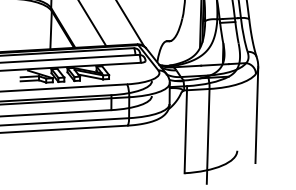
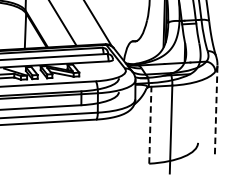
line: (256, 115) -> (215, 110), solid -> dashed
line: (185, 129) -> (150, 123), solid -> dashed

